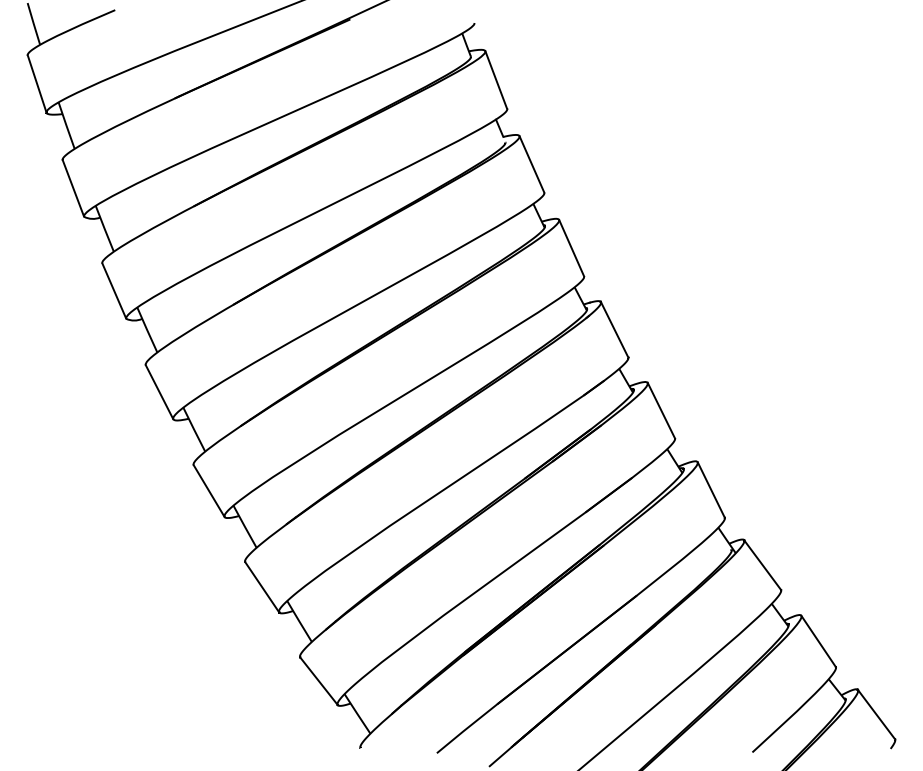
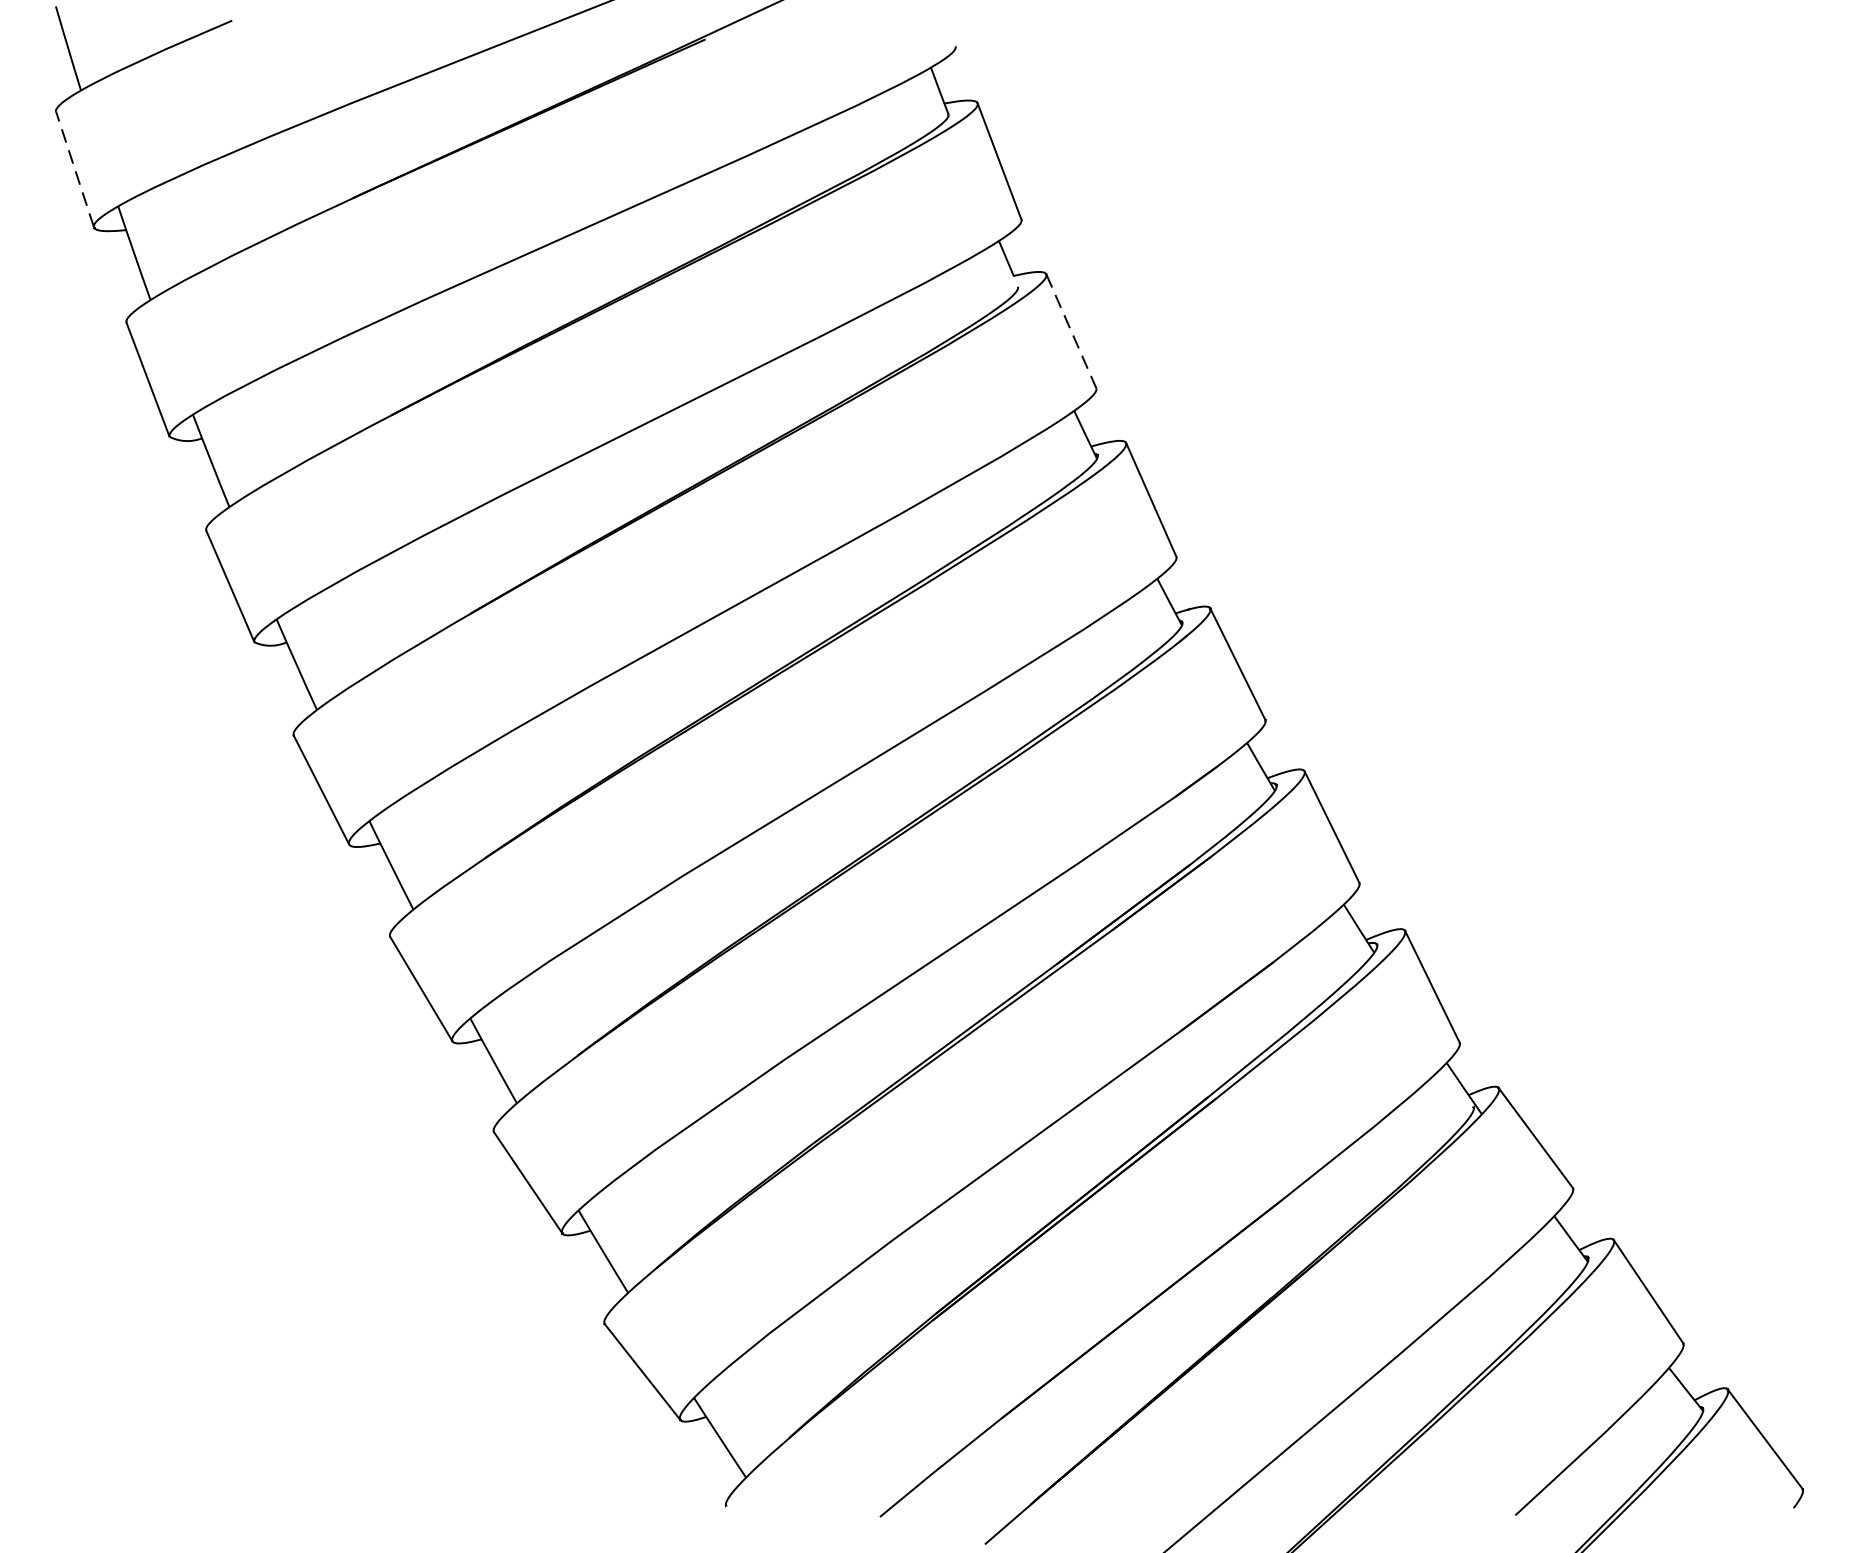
line: (37, 83) -> (75, 168), solid -> dashed
line: (531, 164) -> (1070, 331), solid -> dashed

